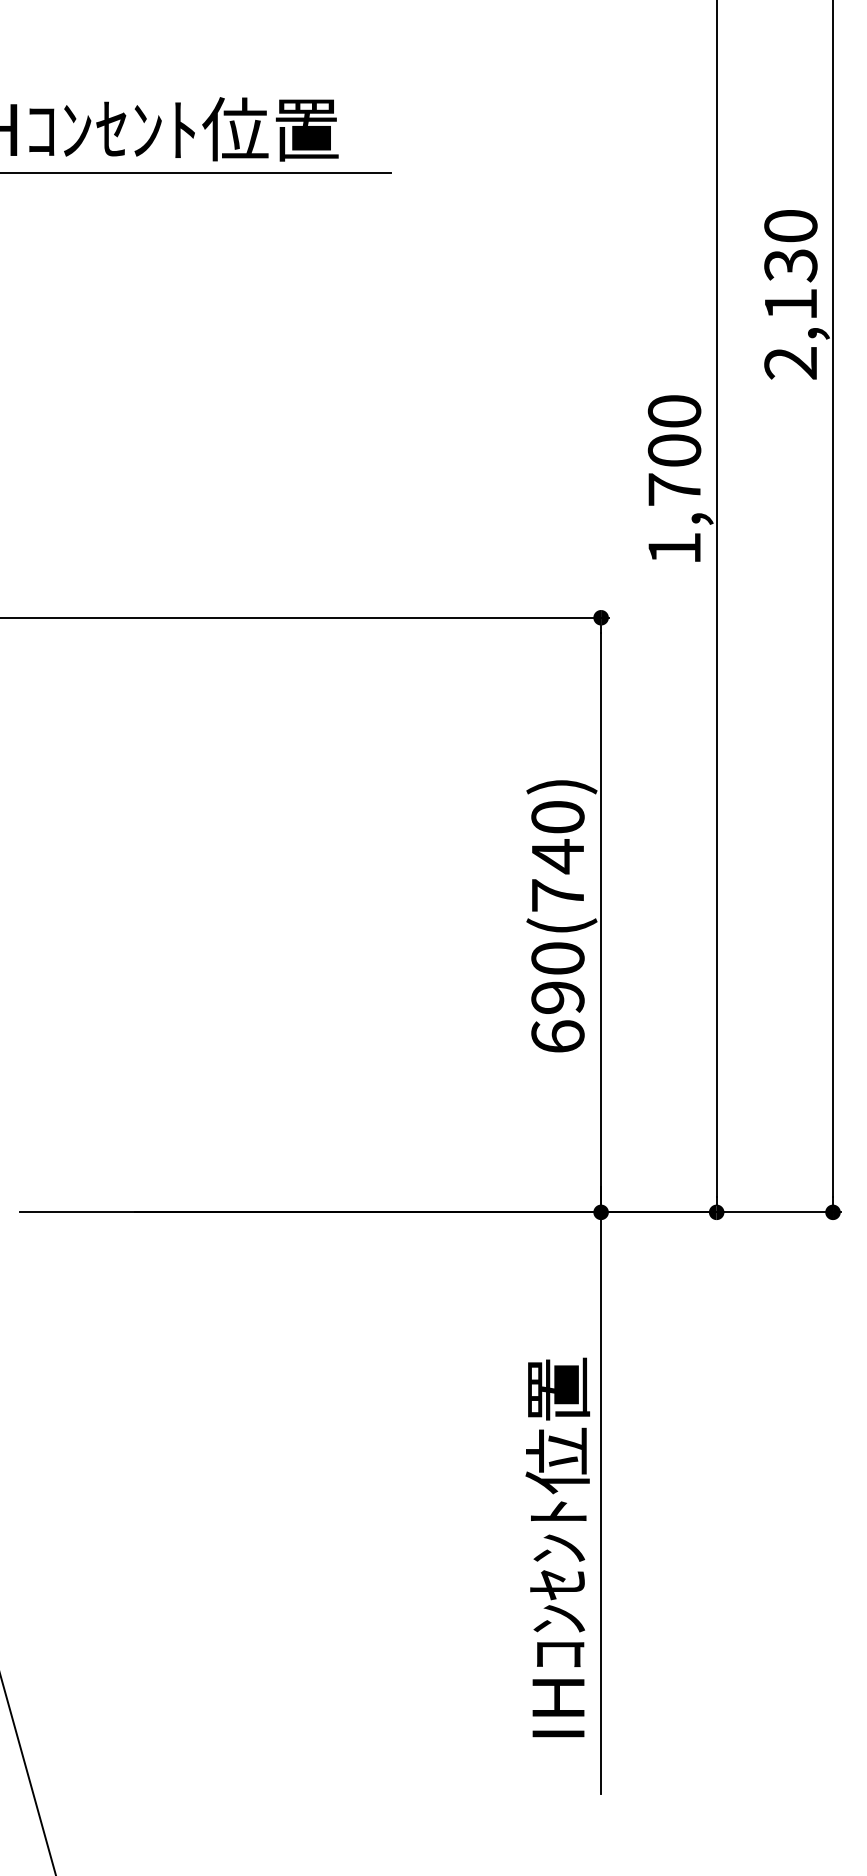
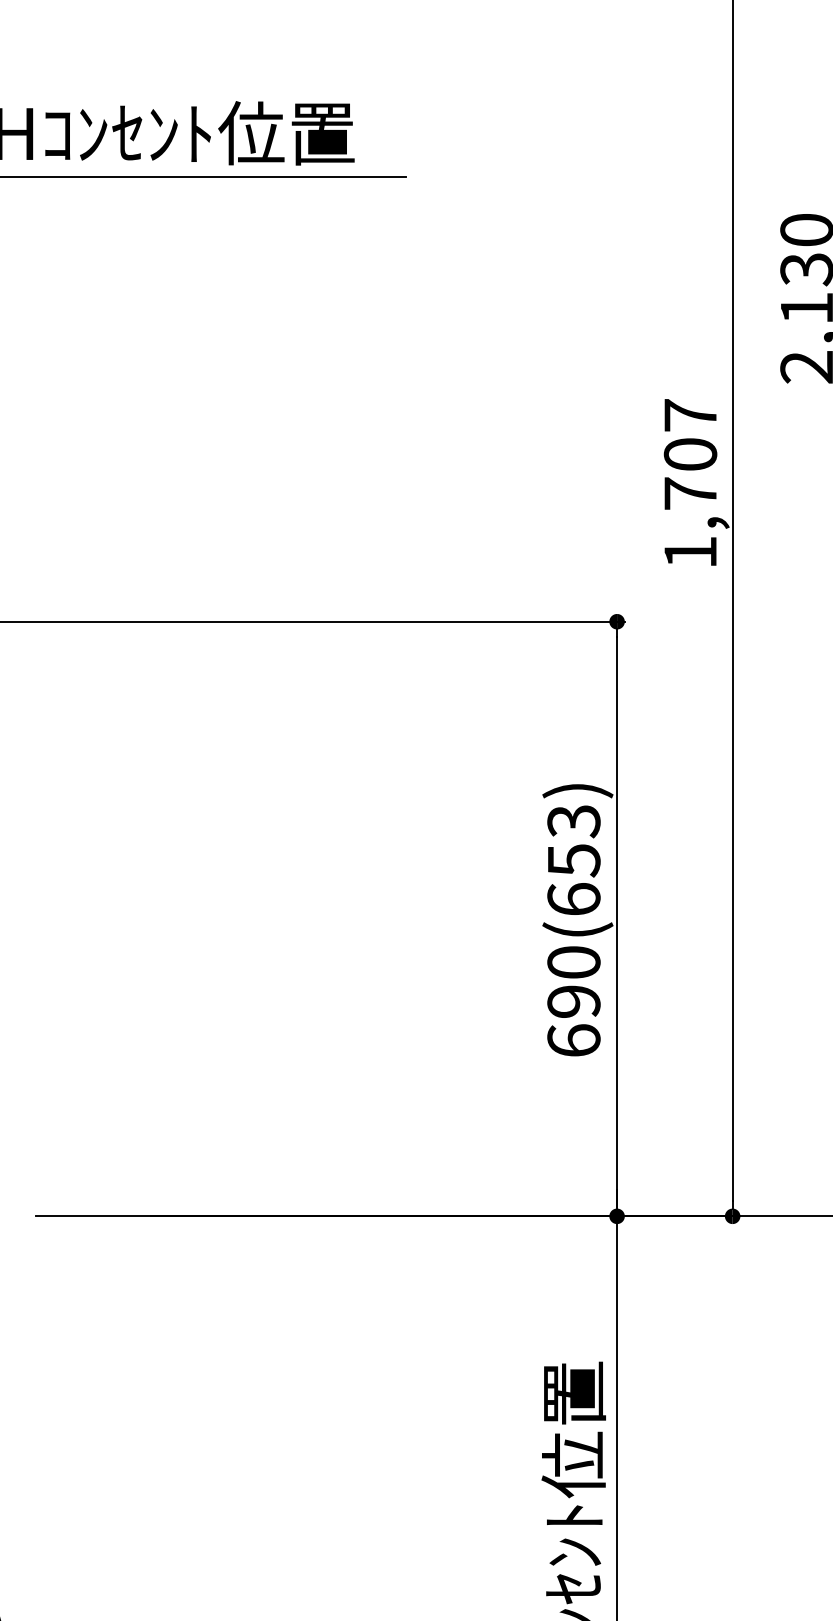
text: (674, 411) -> (690, 415), 1,700 -> 1,707
text: (557, 856) -> (573, 860), 690(740) -> 690(653)

